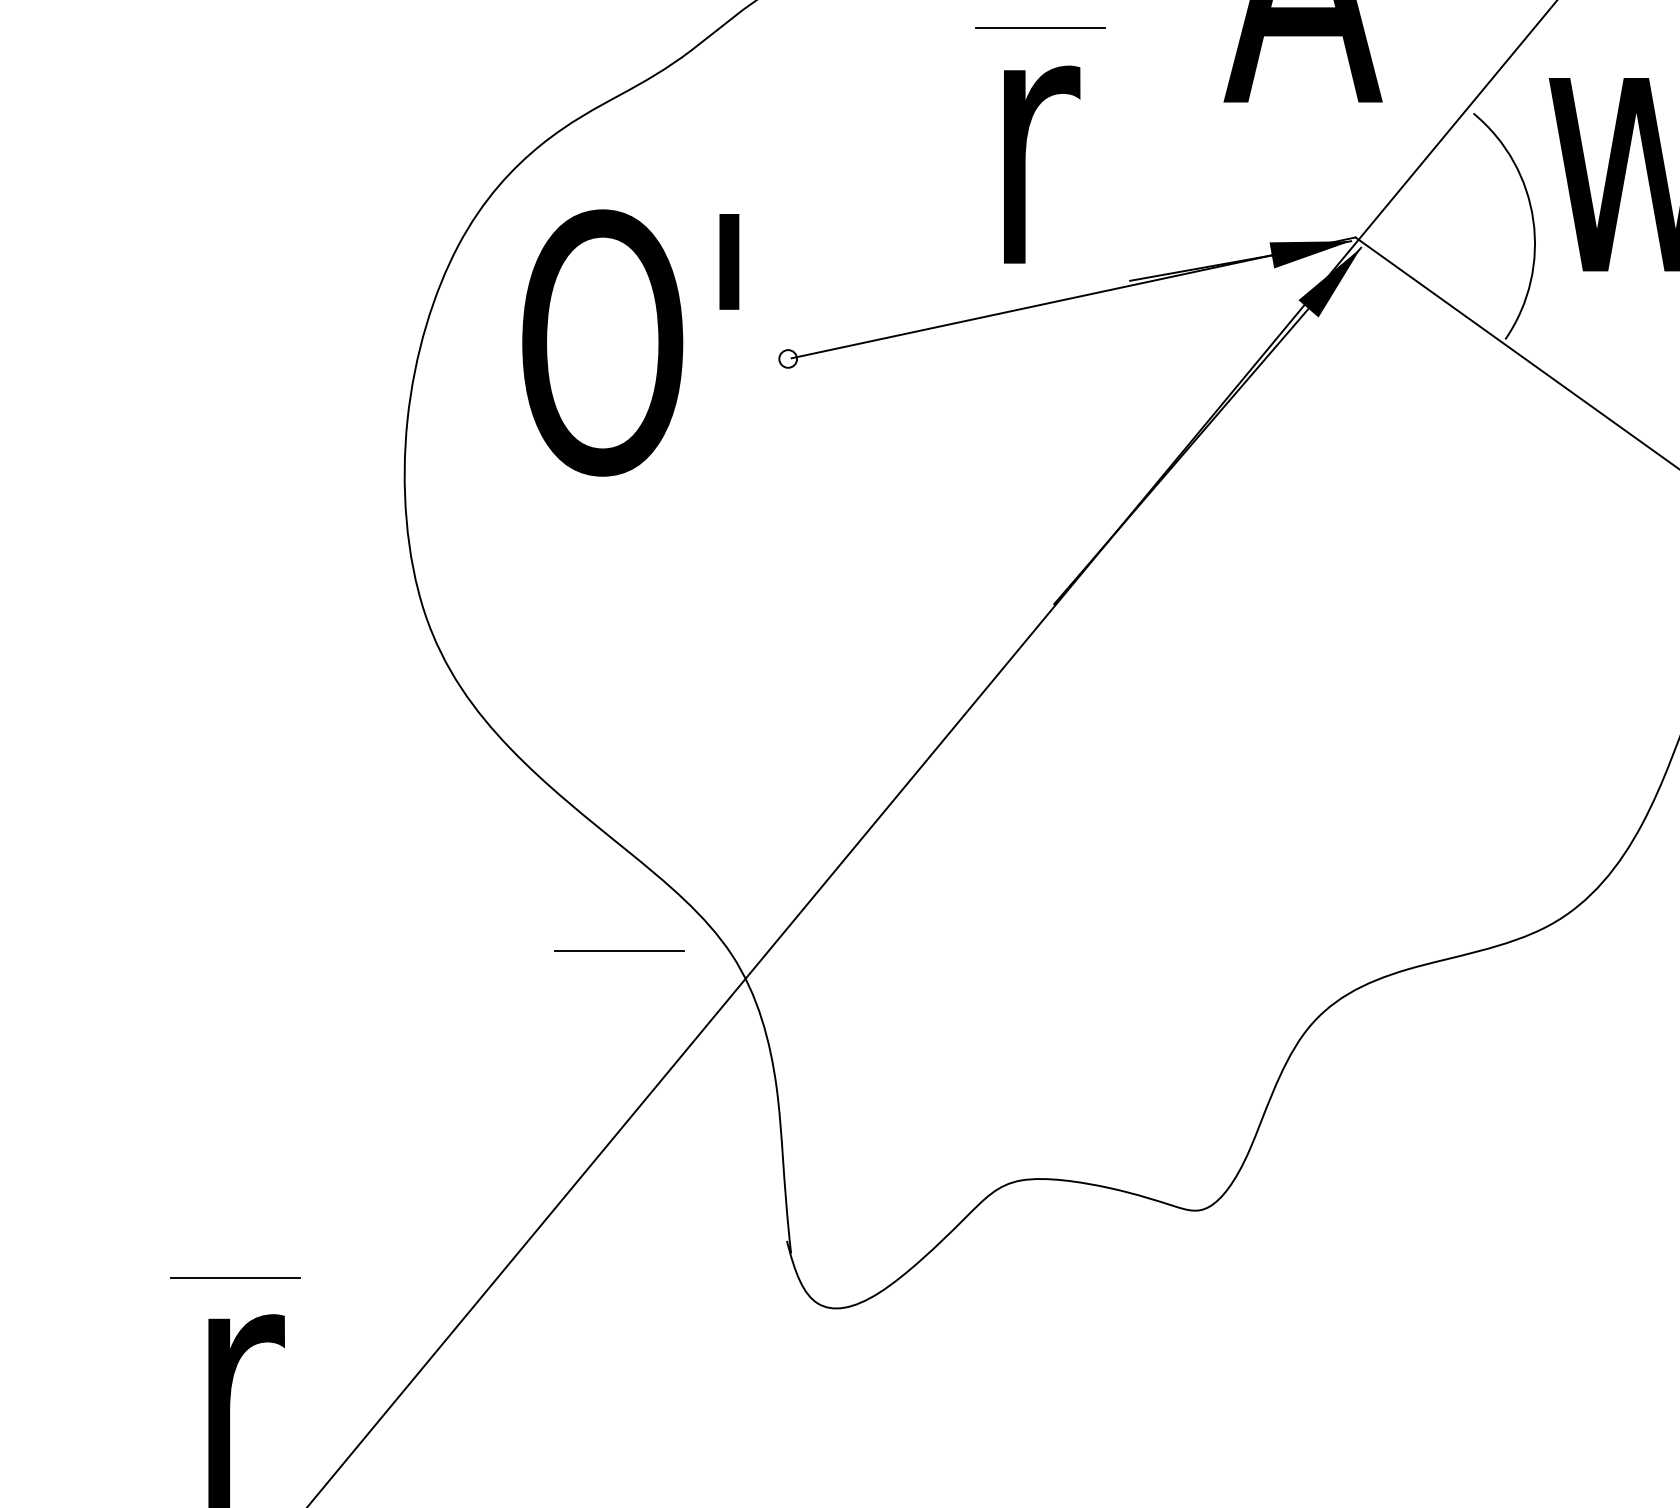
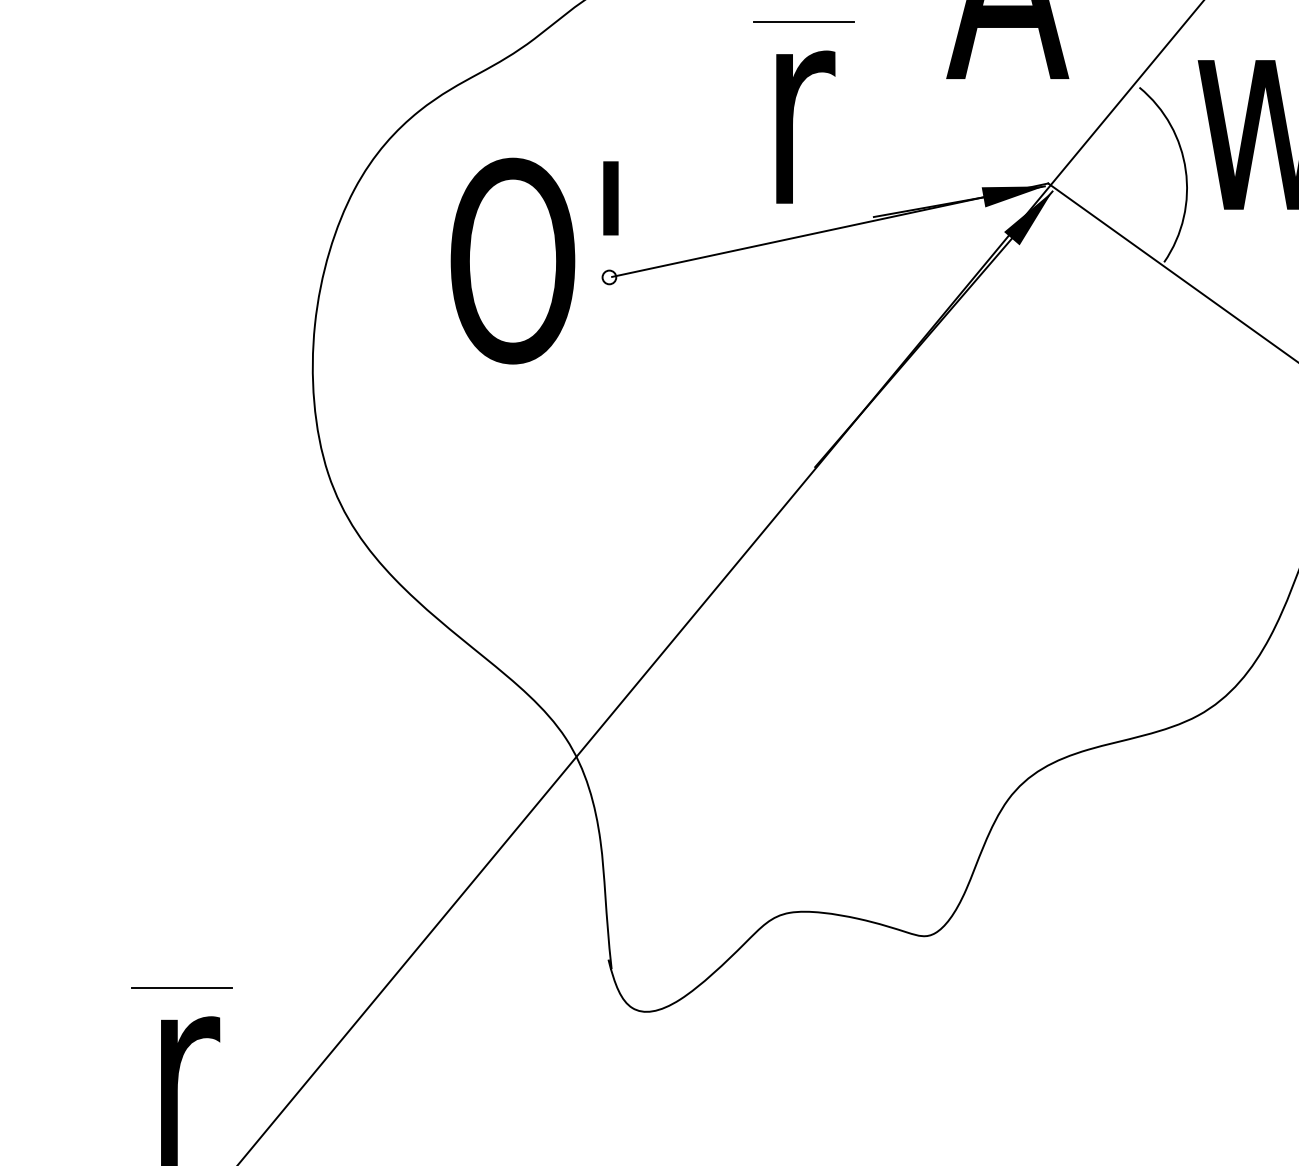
text: (630, 342) -> (534, 260), moved
line: (618, 949) -> (478, 734), removed

